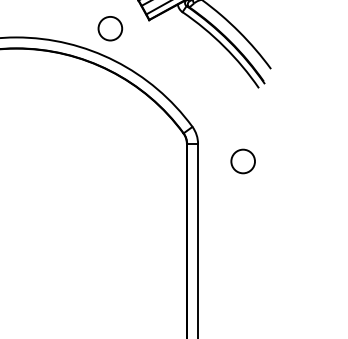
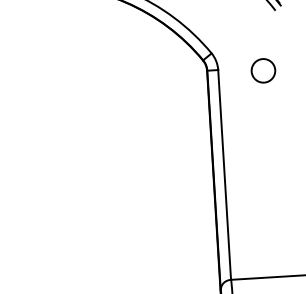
circle: (242, 161) -> (262, 70), moved

